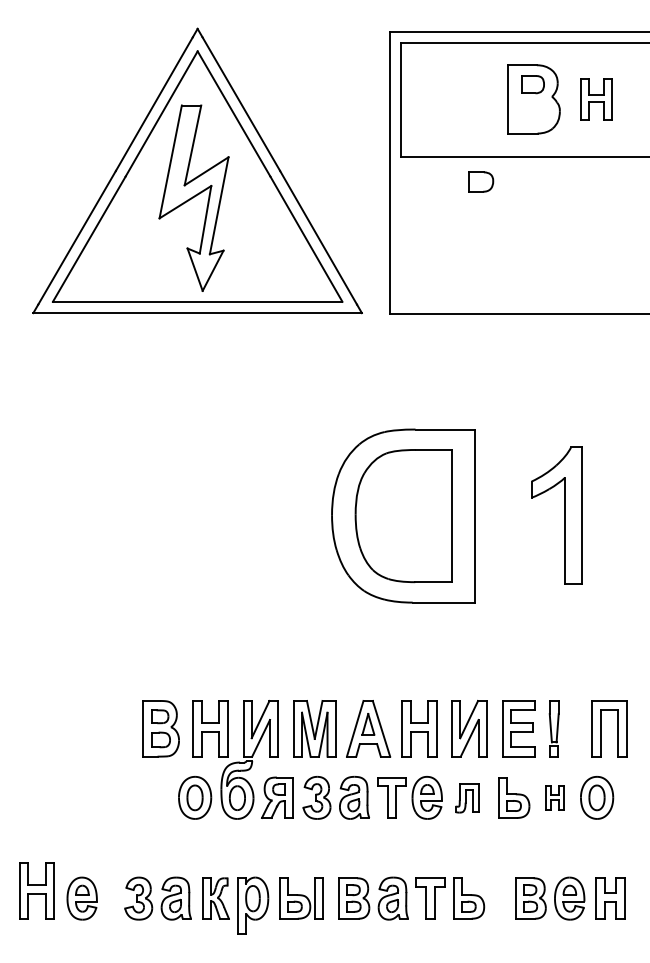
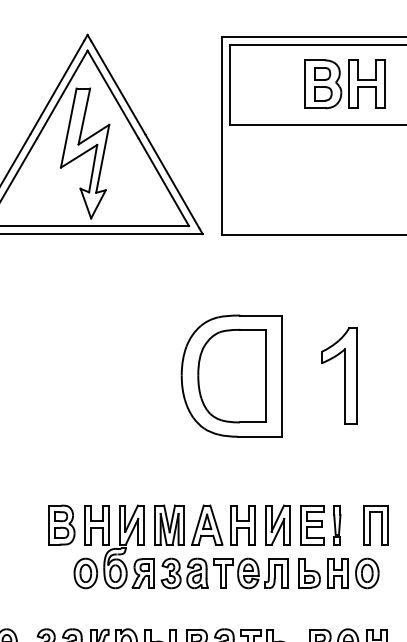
part: (596, 99) -> (366, 84), size x1.67
part: (481, 181) -> (323, 93), moved
part: (554, 797) -> (337, 573), size x1.67
part: (467, 798) -> (276, 573), size x1.43

